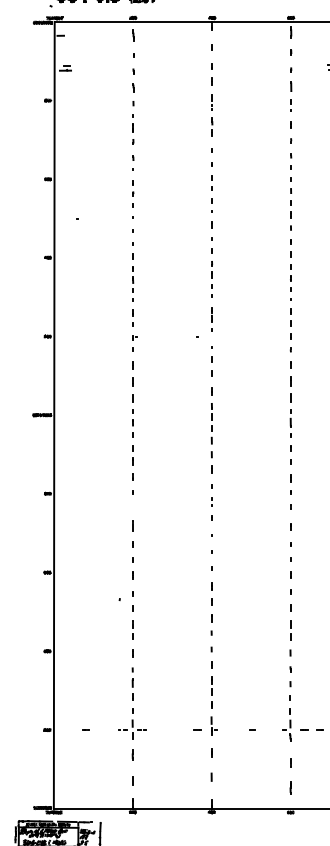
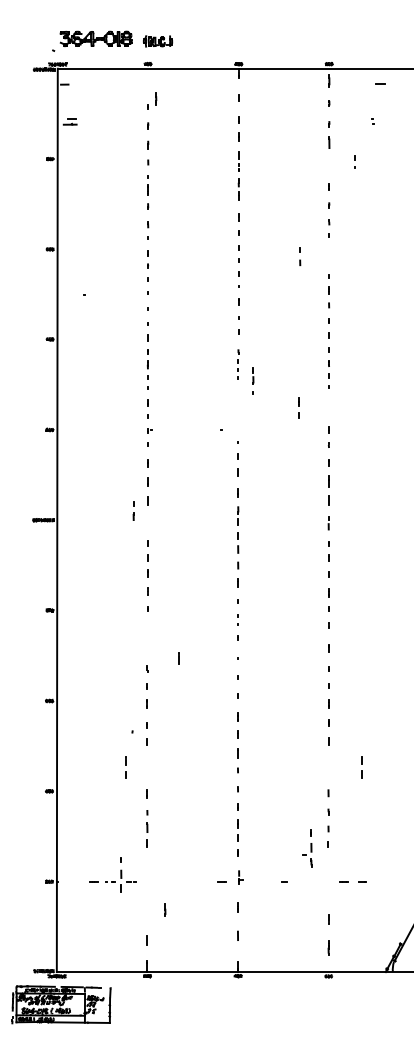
line: (133, 34) -> (156, 98), moved
line: (290, 104) -> (354, 160), moved
part: (291, 185) -> (300, 256), moved
part: (212, 279) -> (238, 364), size x0.7
line: (290, 316) -> (298, 406), moved
part: (212, 318) -> (253, 380), moved
part: (132, 417) -> (133, 510), moved
part: (290, 418) -> (328, 523), size x0.7
line: (132, 526) -> (178, 658), moved
line: (290, 627) -> (361, 764), moved
line: (131, 628) -> (125, 765), moved
part: (131, 723) -> (120, 874), moved
part: (287, 724) -> (307, 848), moved
part: (213, 726) -> (240, 877), size x0.6
line: (132, 754) -> (165, 909), moved

